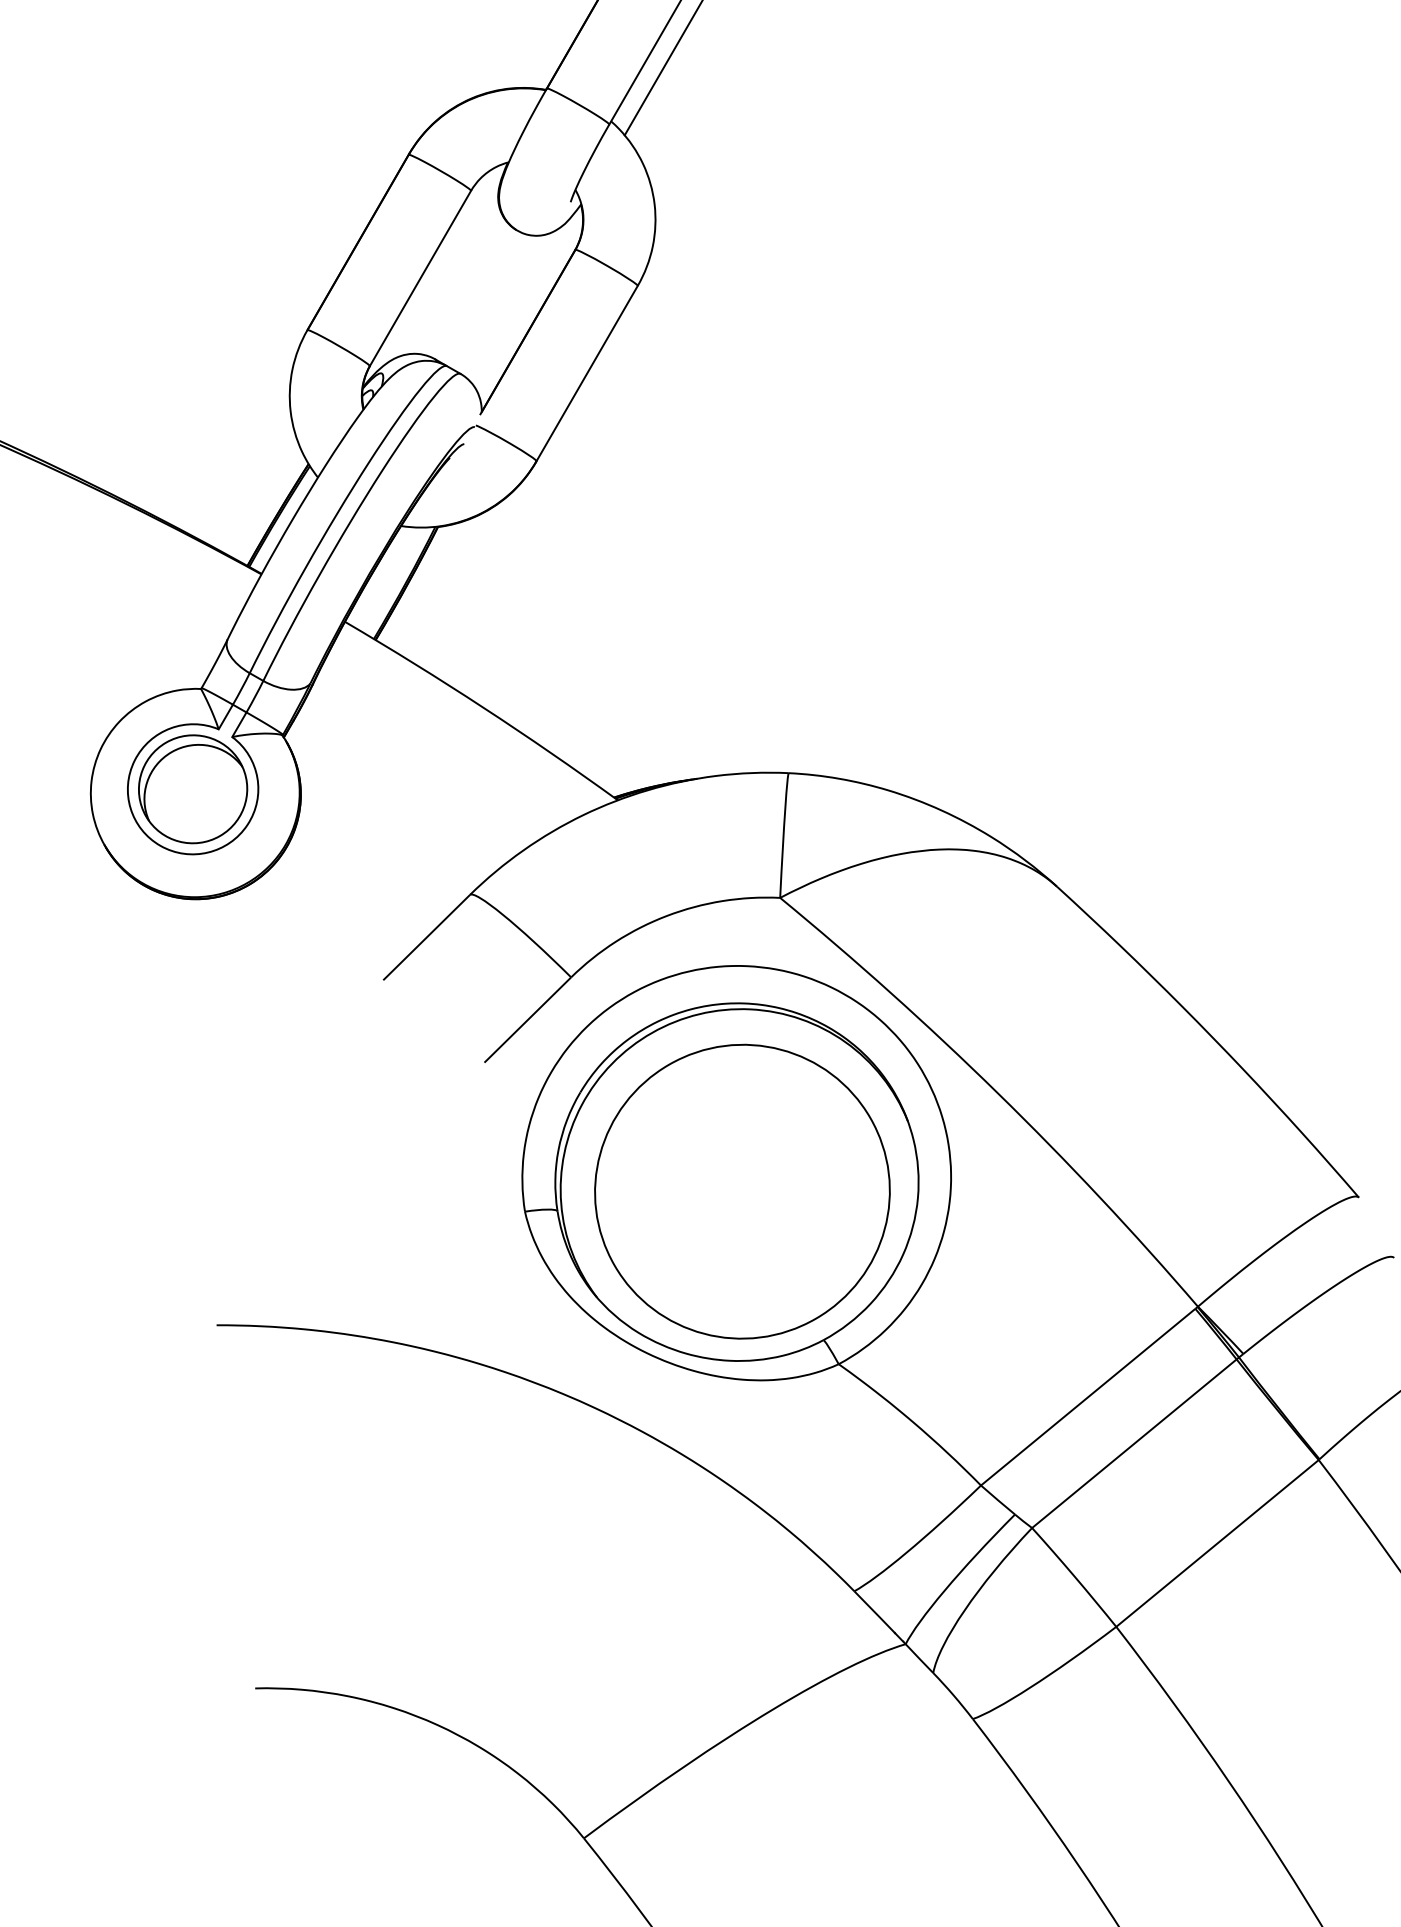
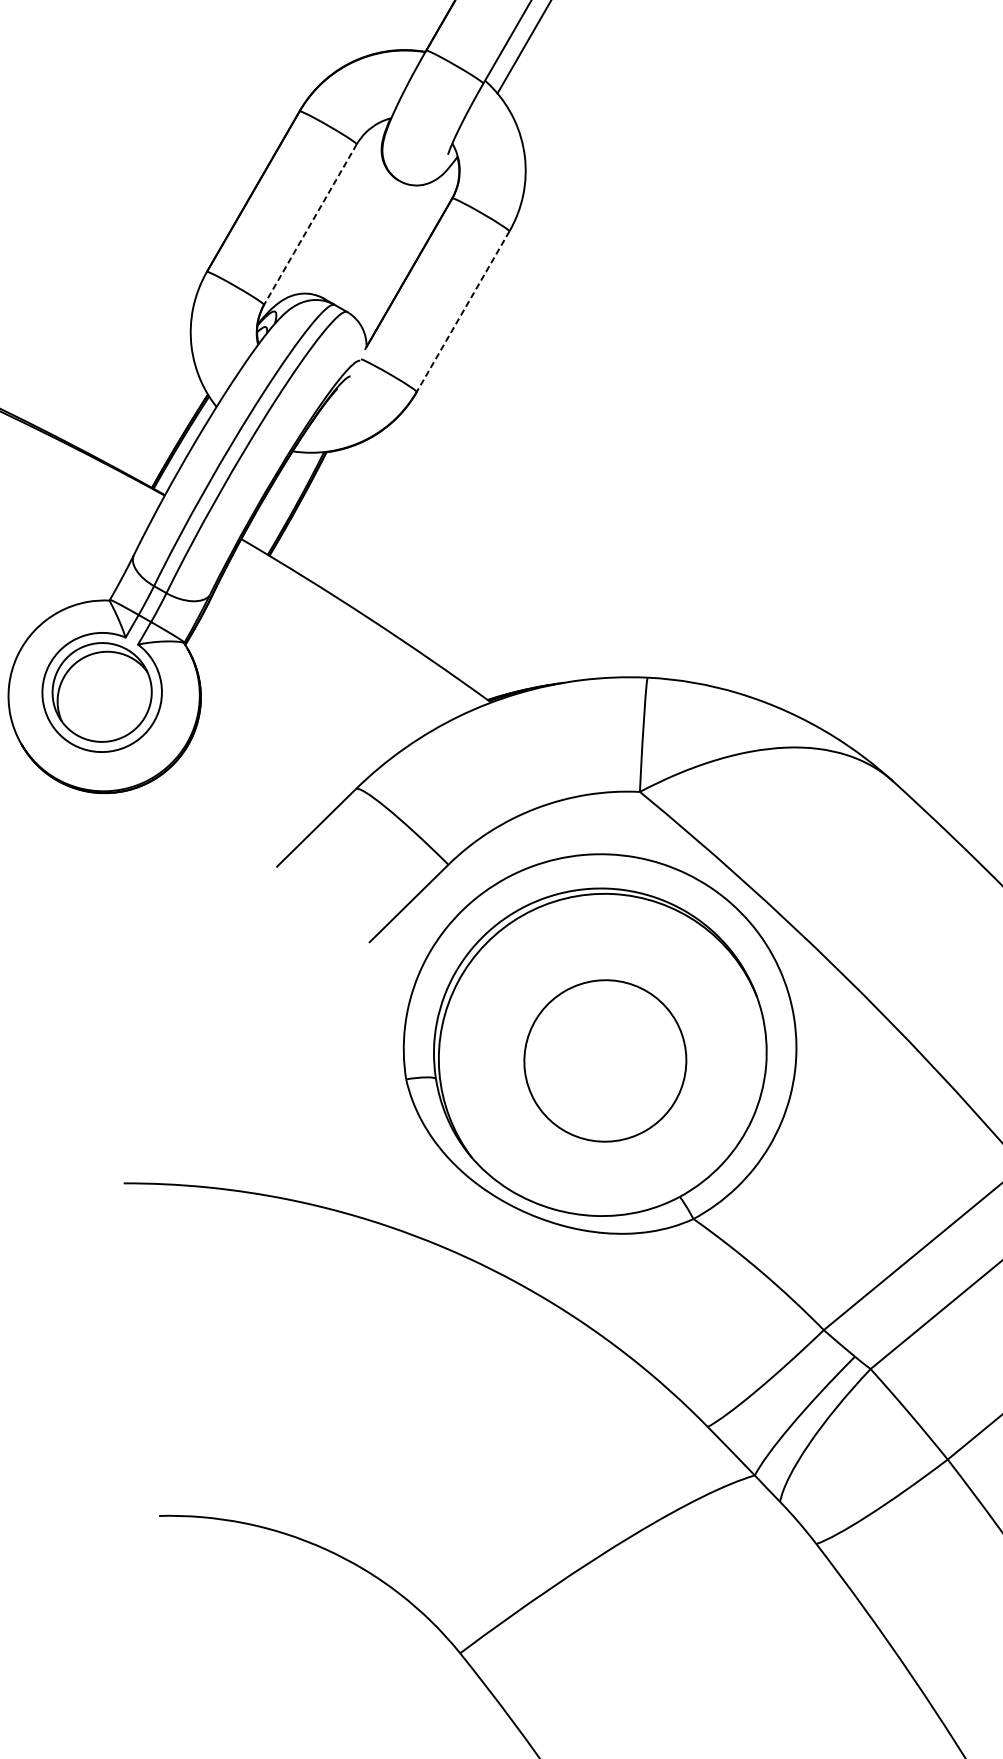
line: (420, 278) -> (310, 224), solid -> dashed
line: (586, 373) -> (462, 311), solid -> dashed
part: (742, 1191) -> (605, 1060), size x0.6

